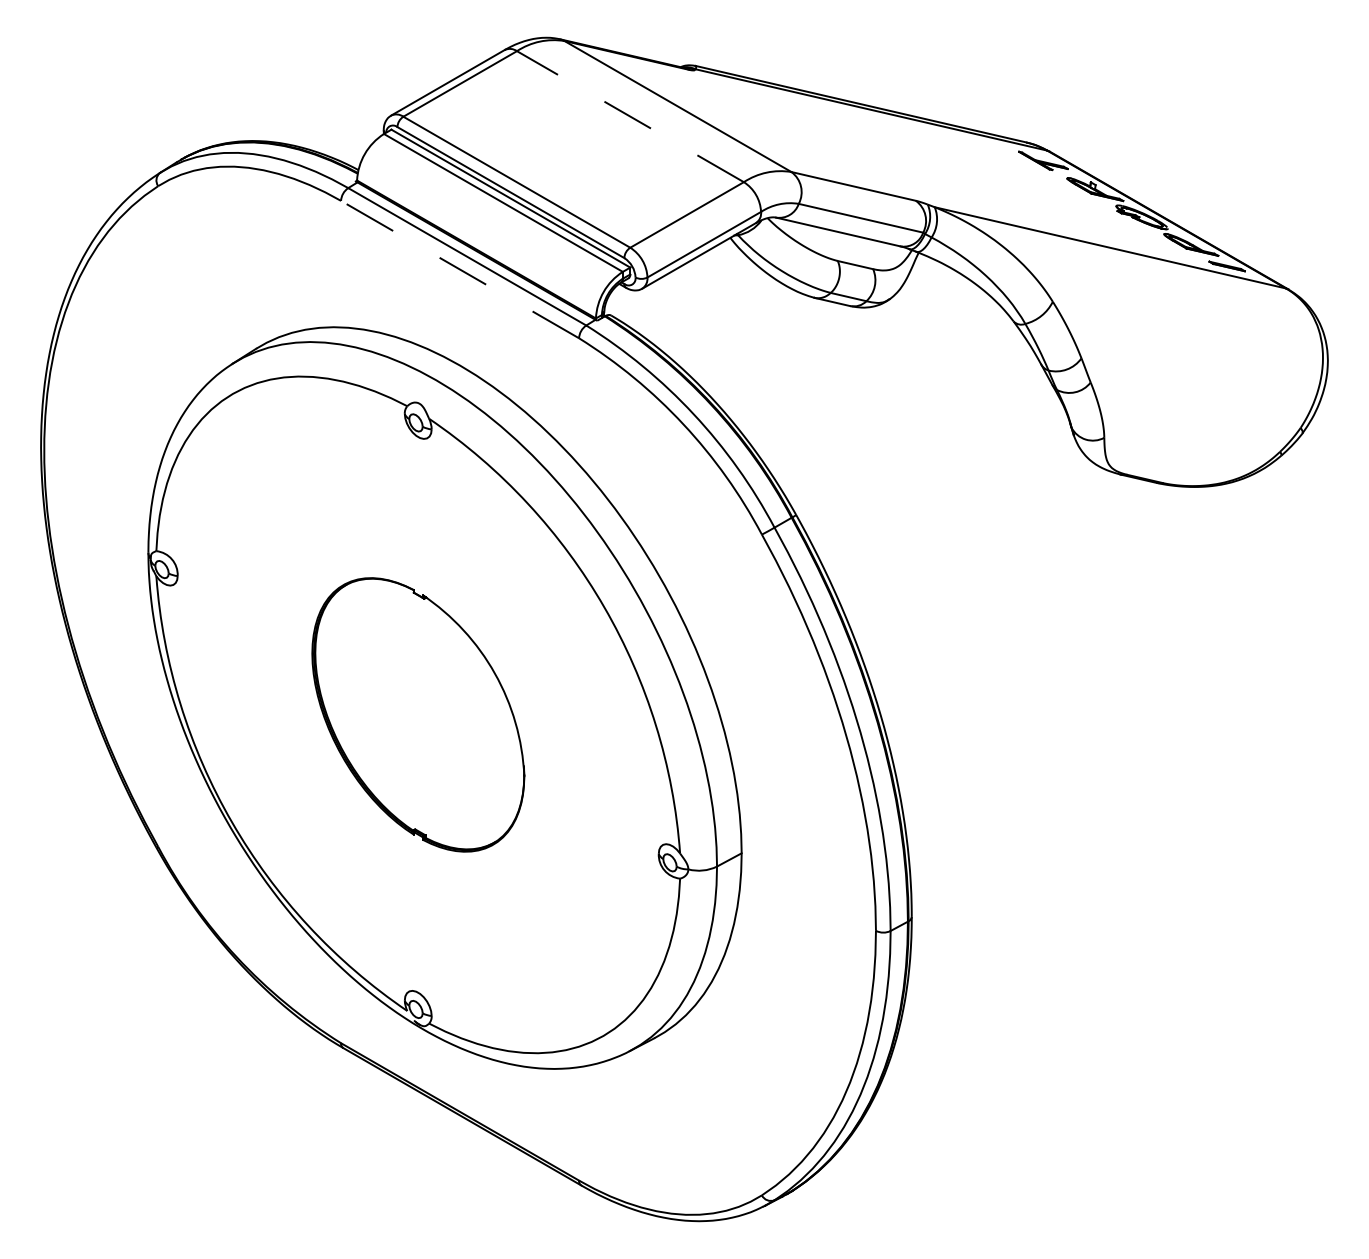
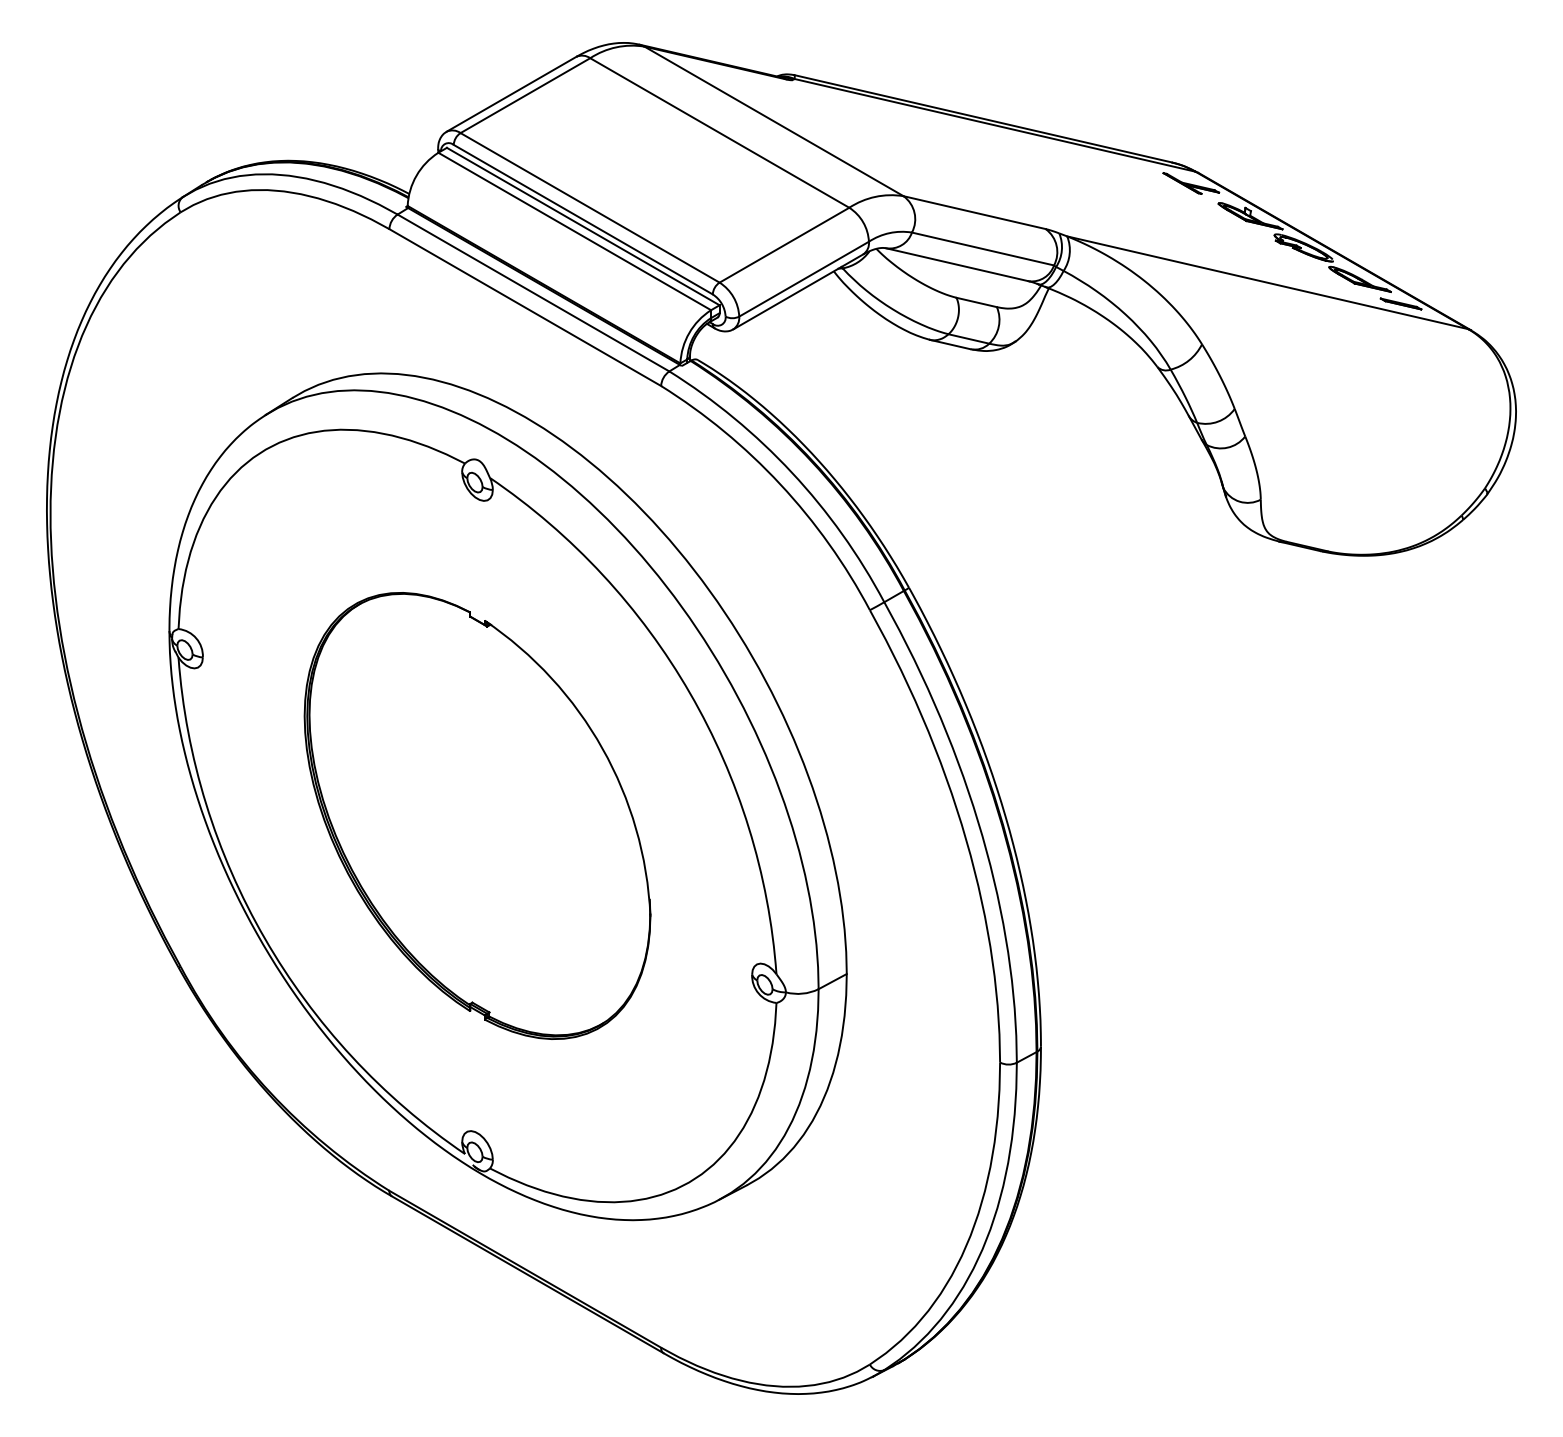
line: (630, 116) -> (719, 132), dashed -> solid
line: (459, 269) -> (524, 307), dashed -> solid
part: (418, 714) -> (477, 815), size x1.43

